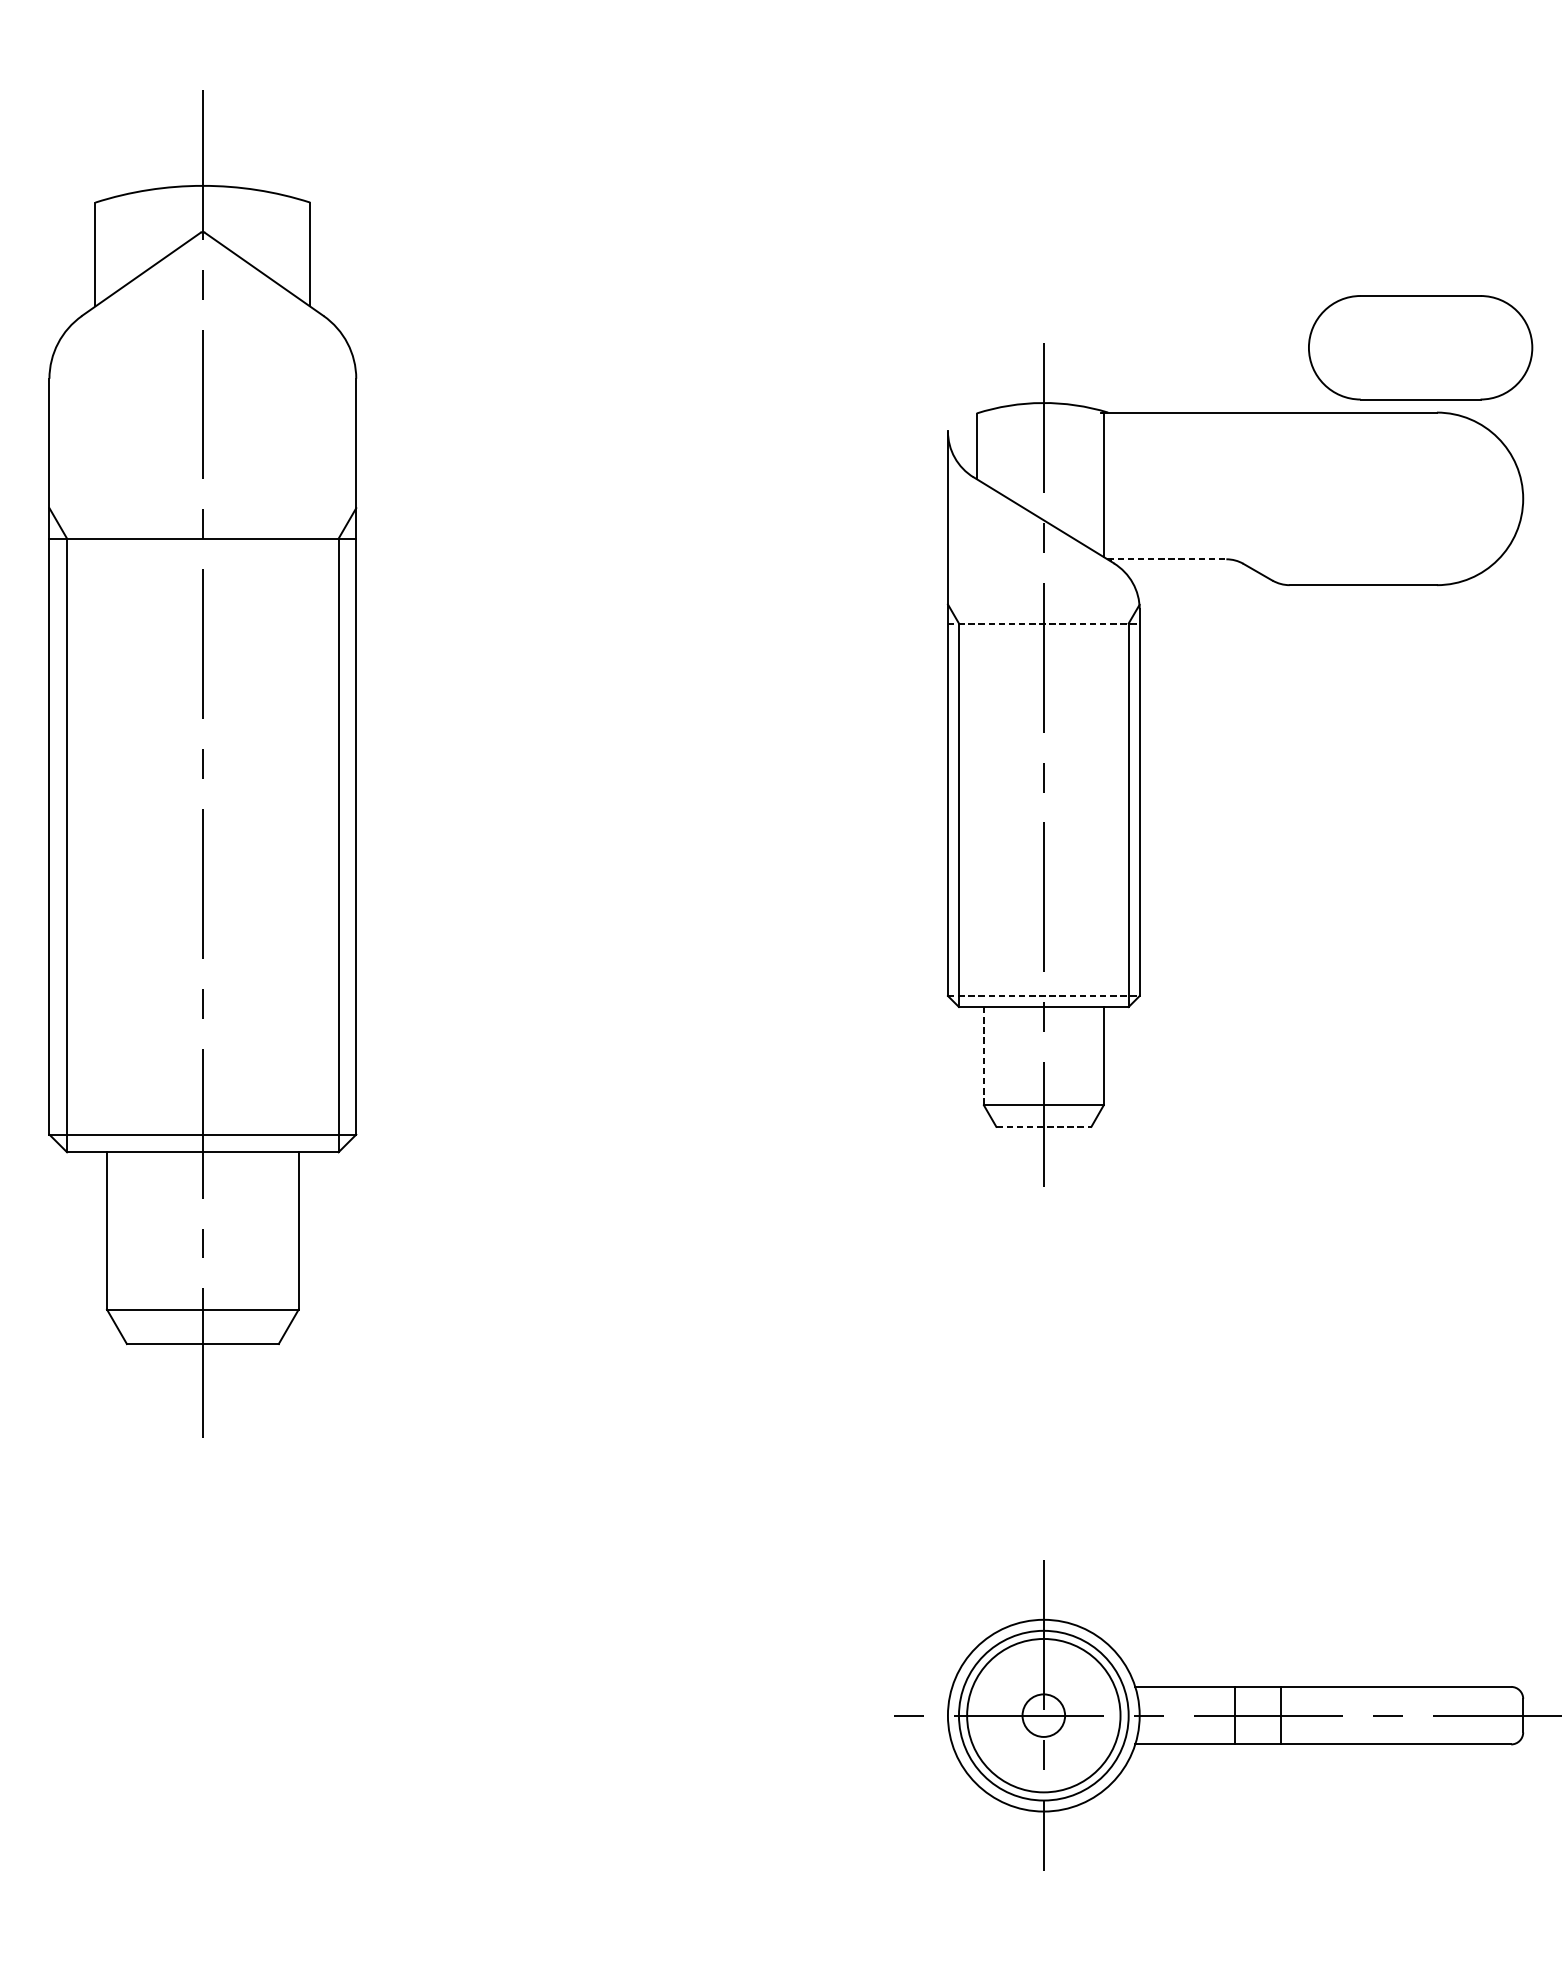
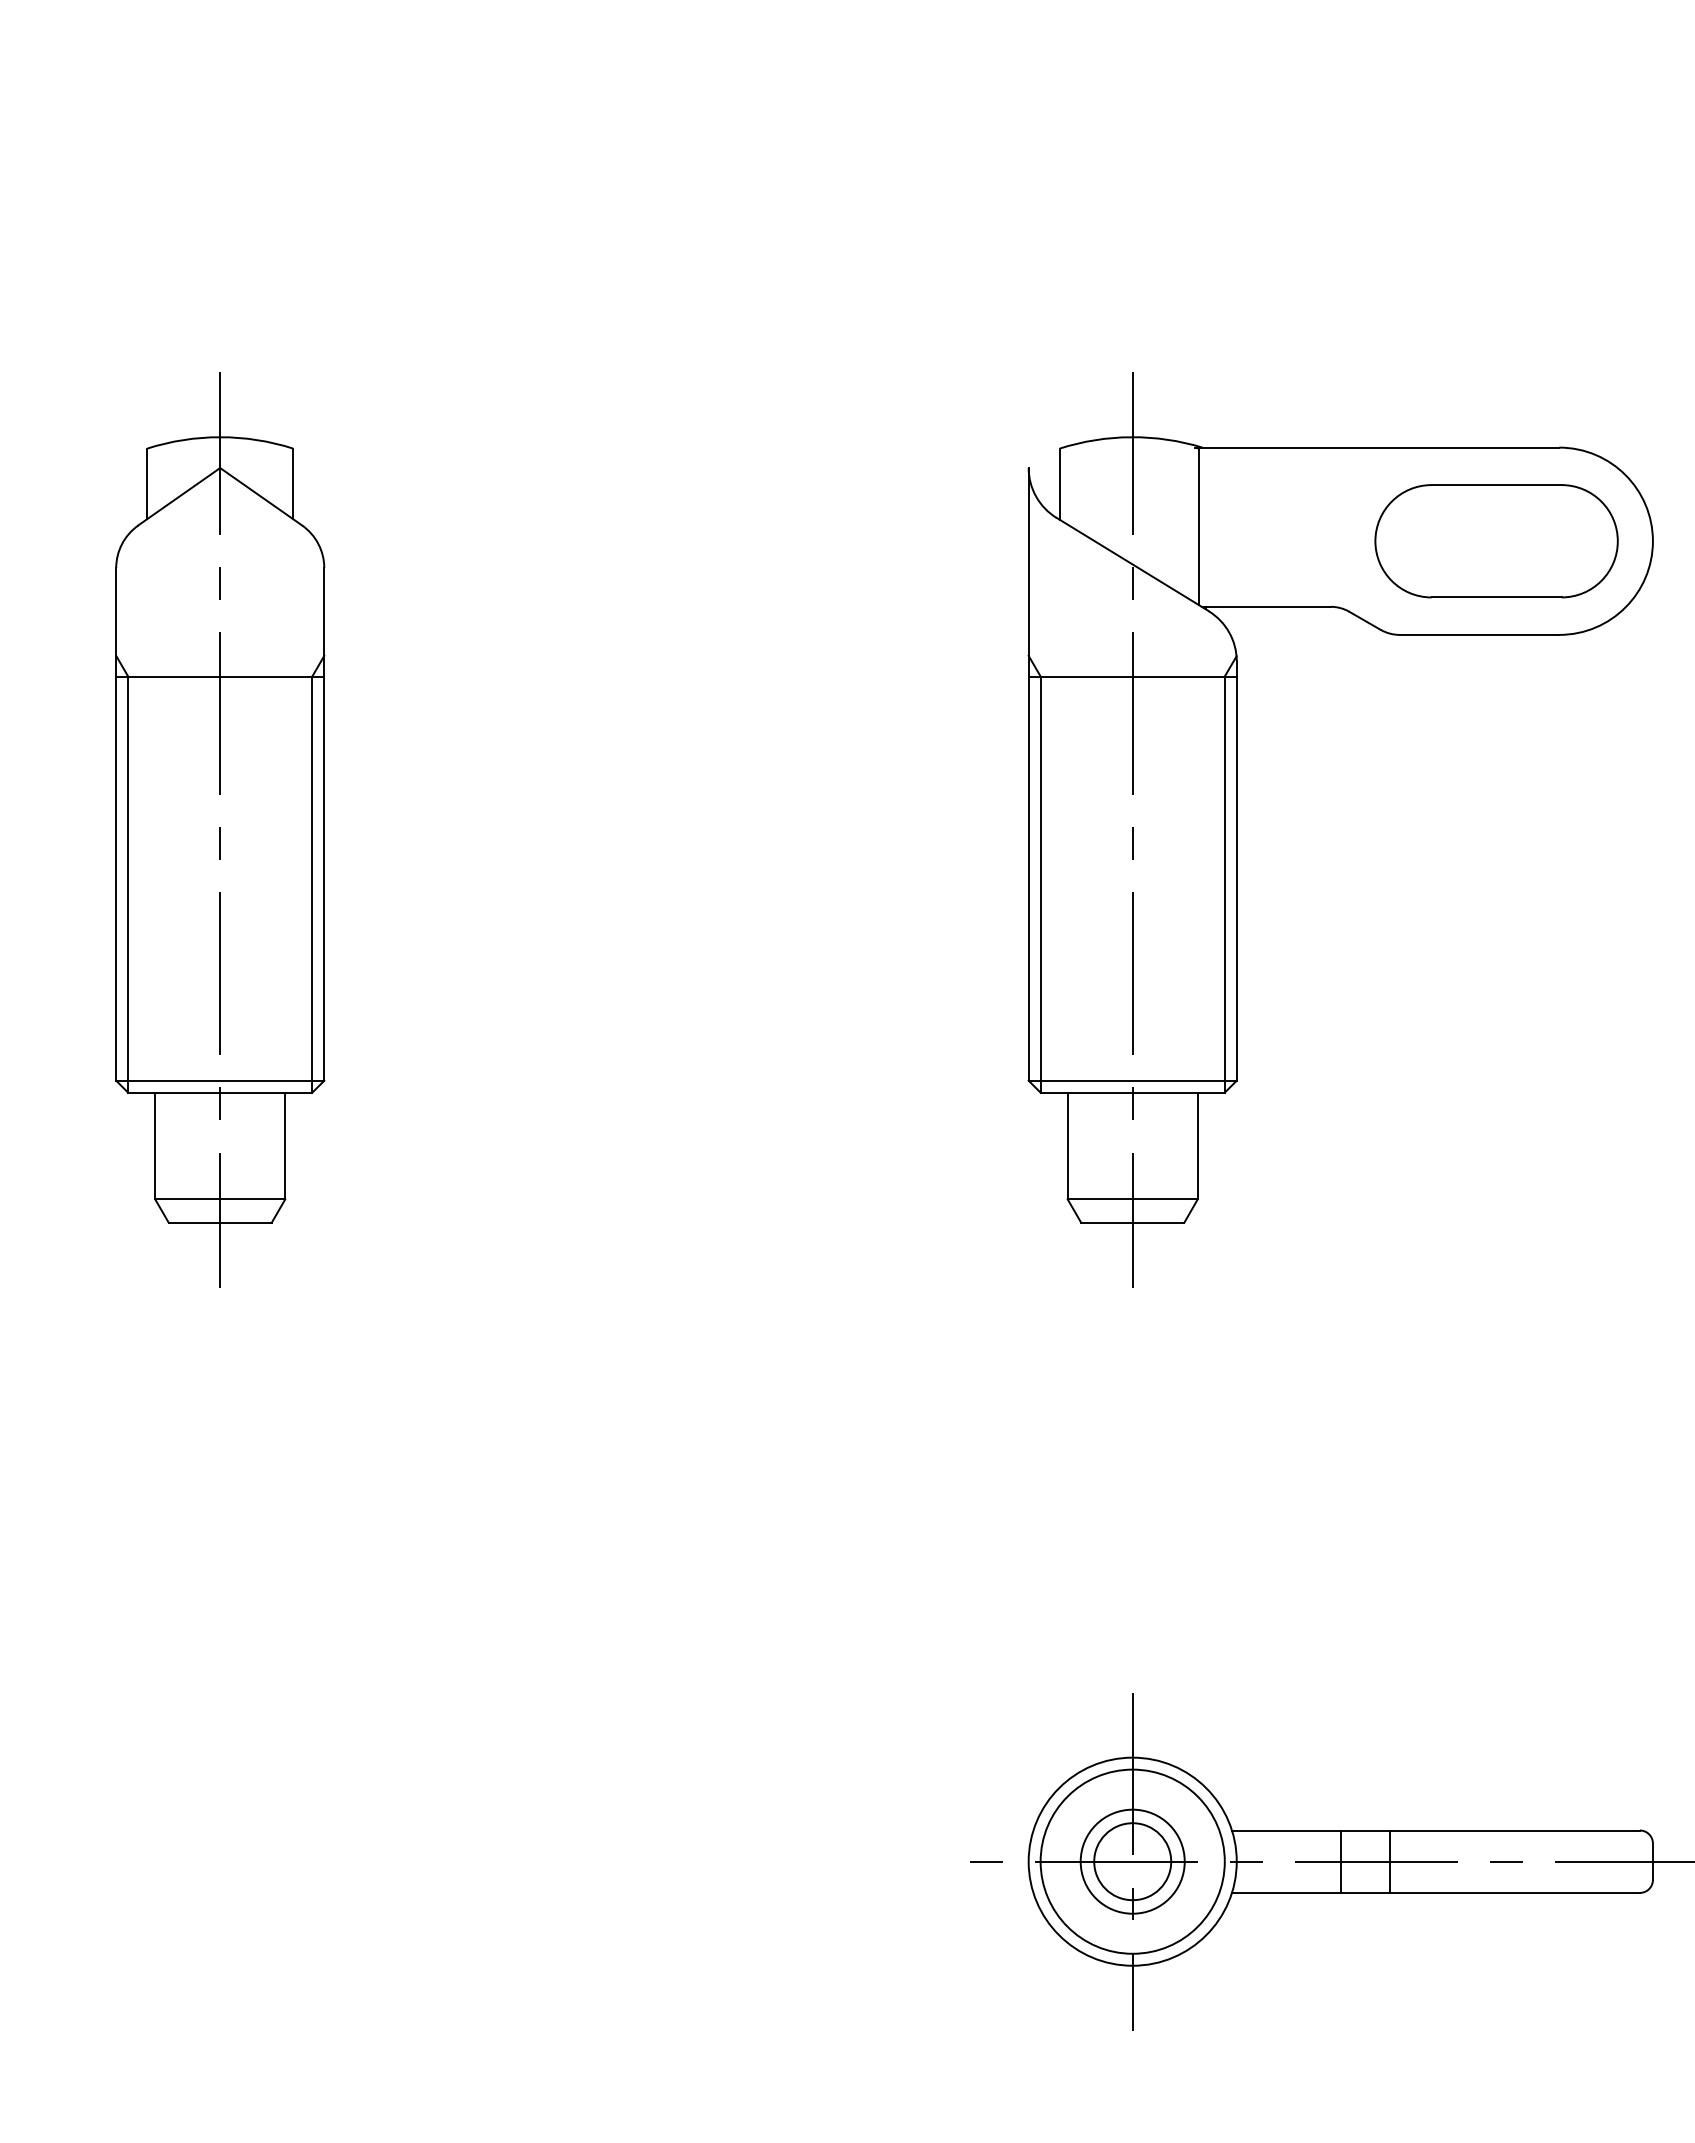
part: (1420, 347) -> (1496, 541), moved
line: (1167, 559) -> (1266, 606), dashed -> solid
line: (1044, 623) -> (1133, 676), dashed -> solid
part: (203, 764) -> (220, 829), size x0.62
line: (1044, 995) -> (1133, 1080), dashed -> solid
line: (983, 1056) -> (1067, 1146), dashed -> solid
line: (1043, 1126) -> (1132, 1222), dashed -> solid
circle: (1043, 1715) -> (1132, 1861), size x0.62
circle: (1043, 1715) -> (1132, 1861), size x1.67

